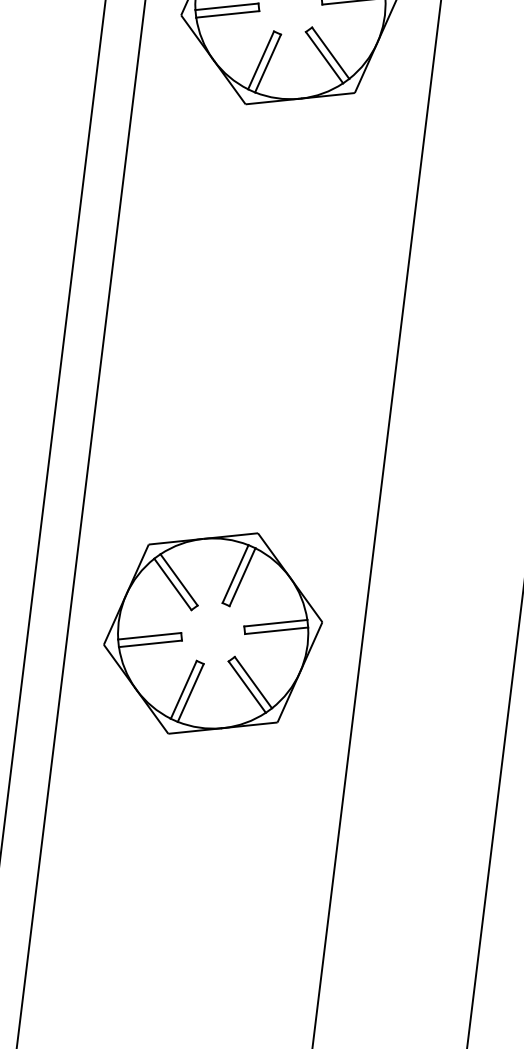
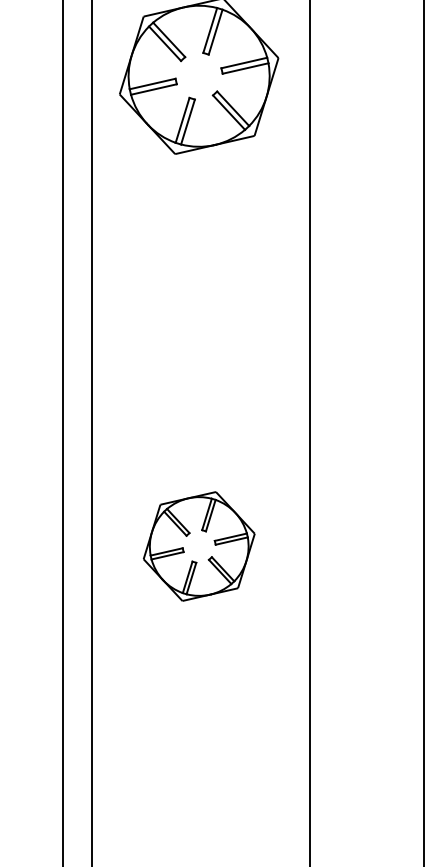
part: (213, 633) -> (199, 546), size x0.7

